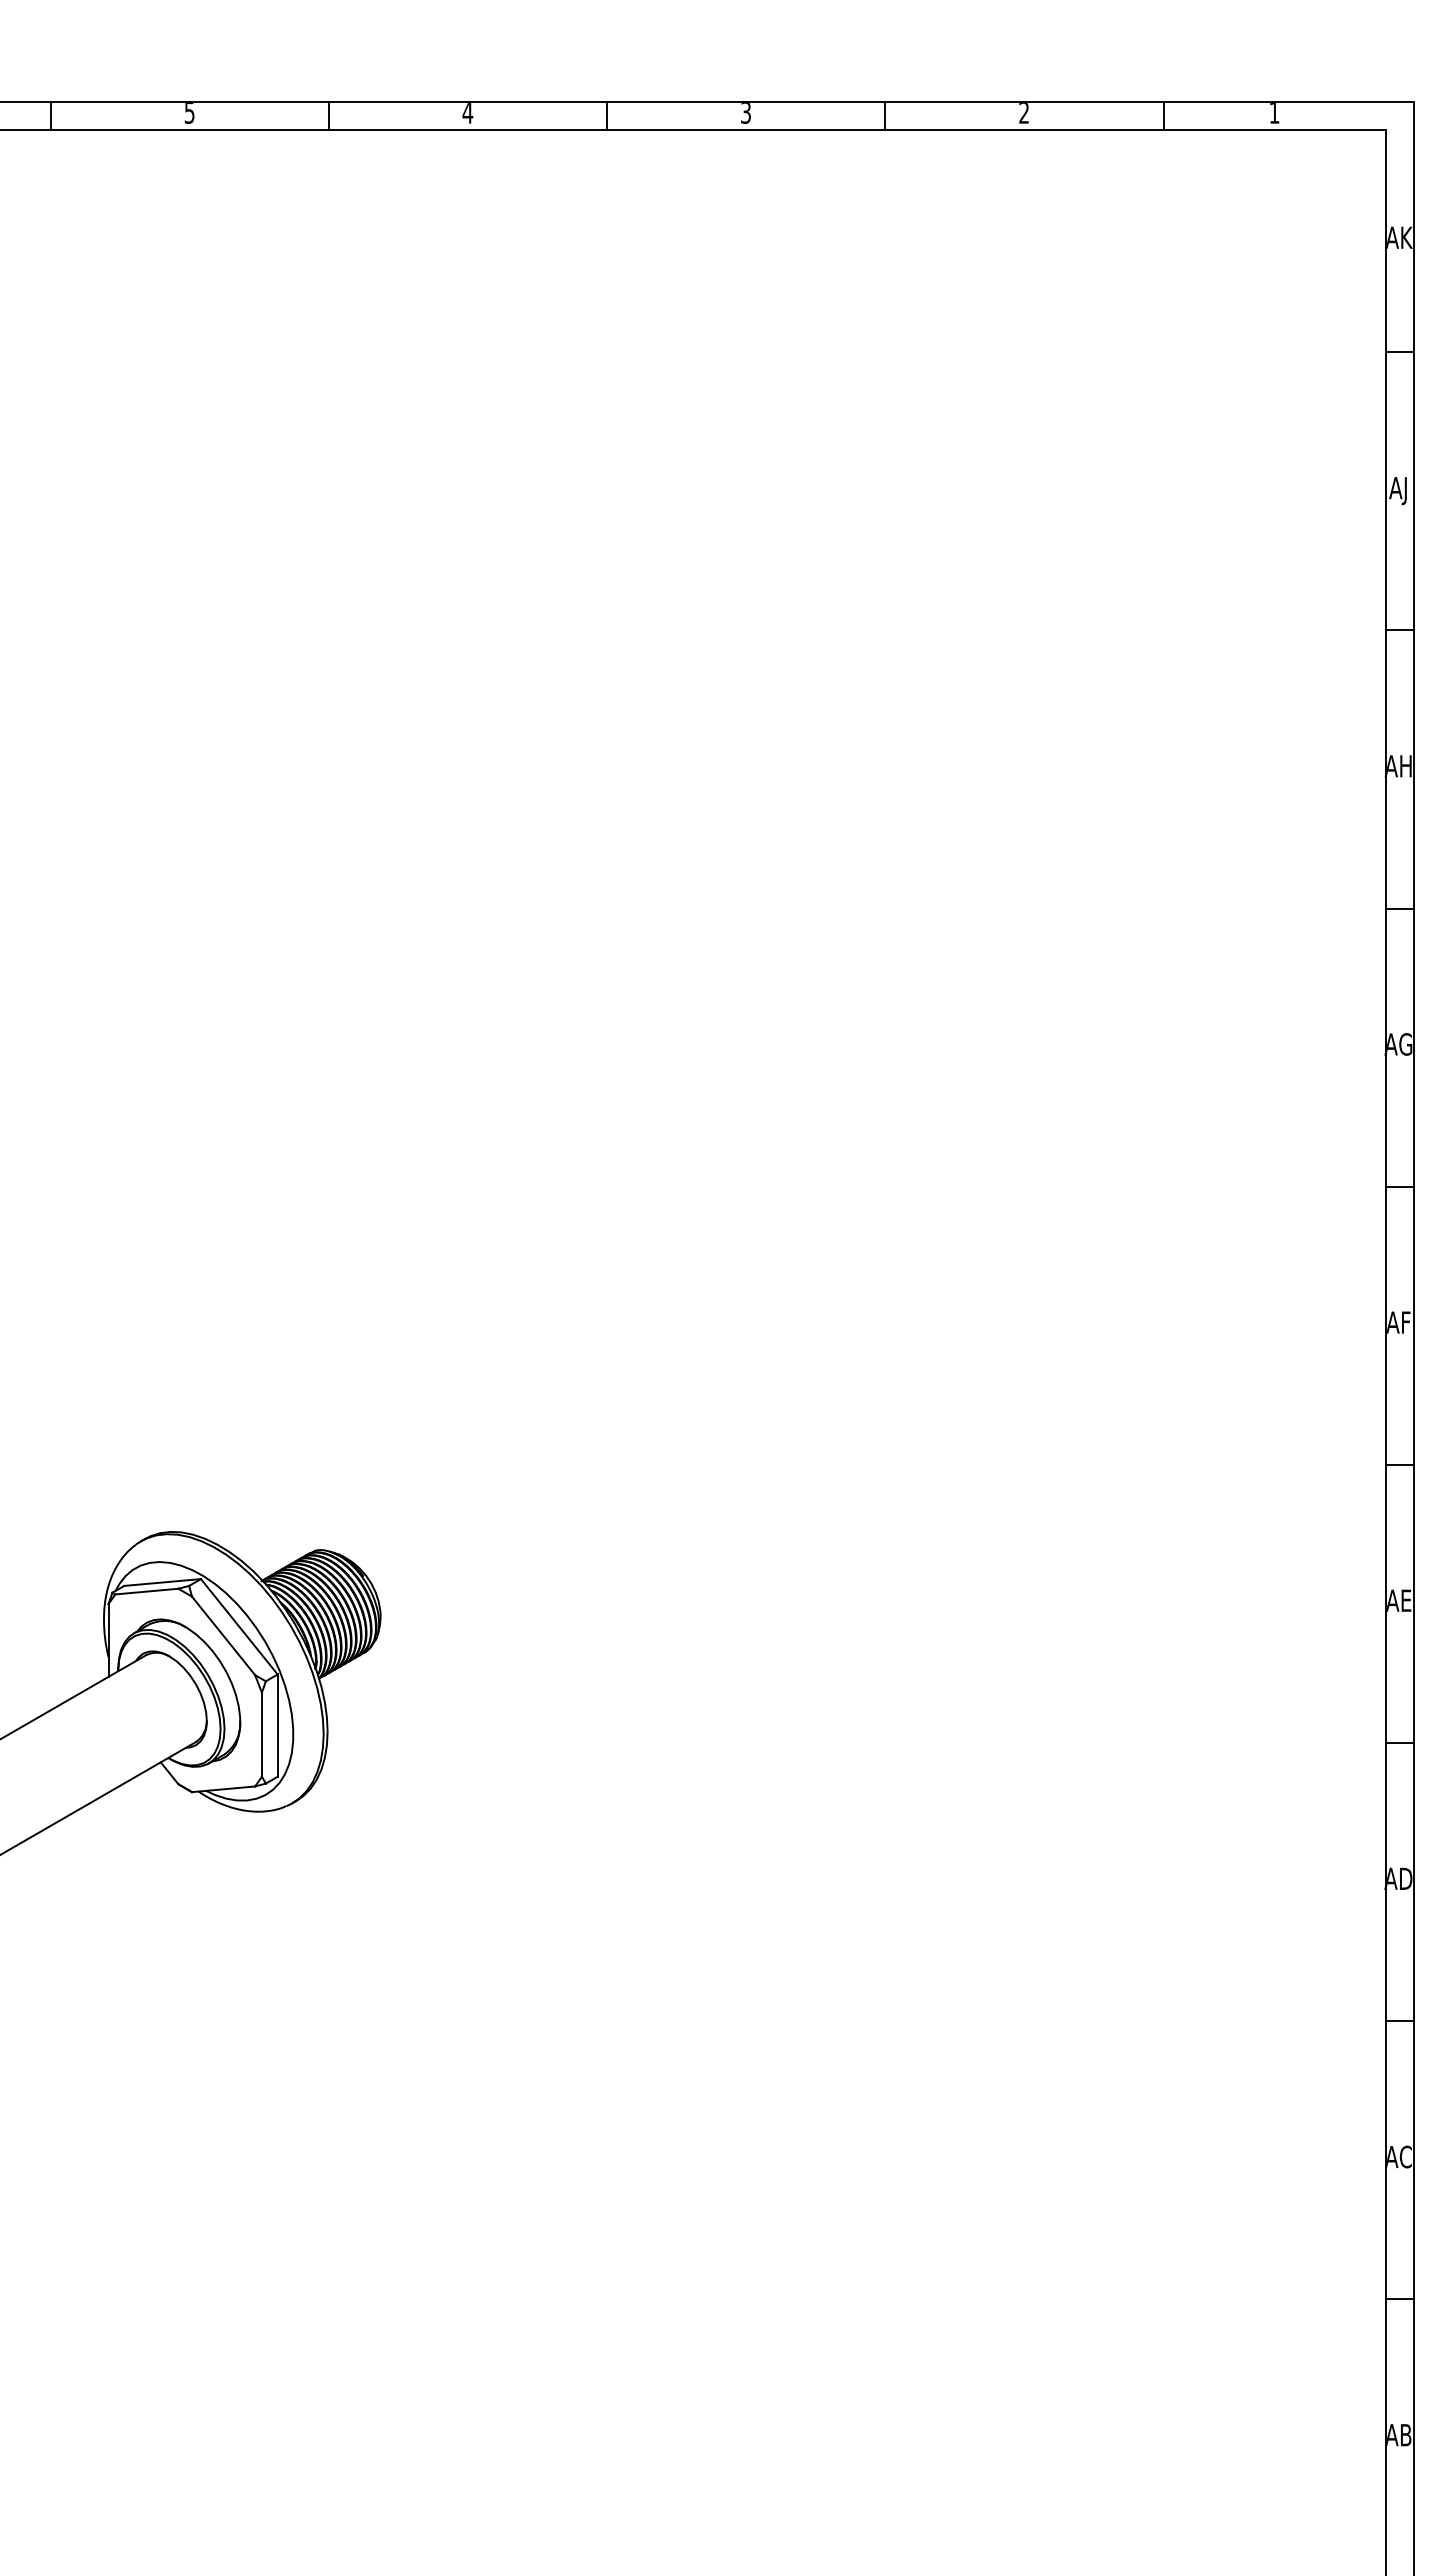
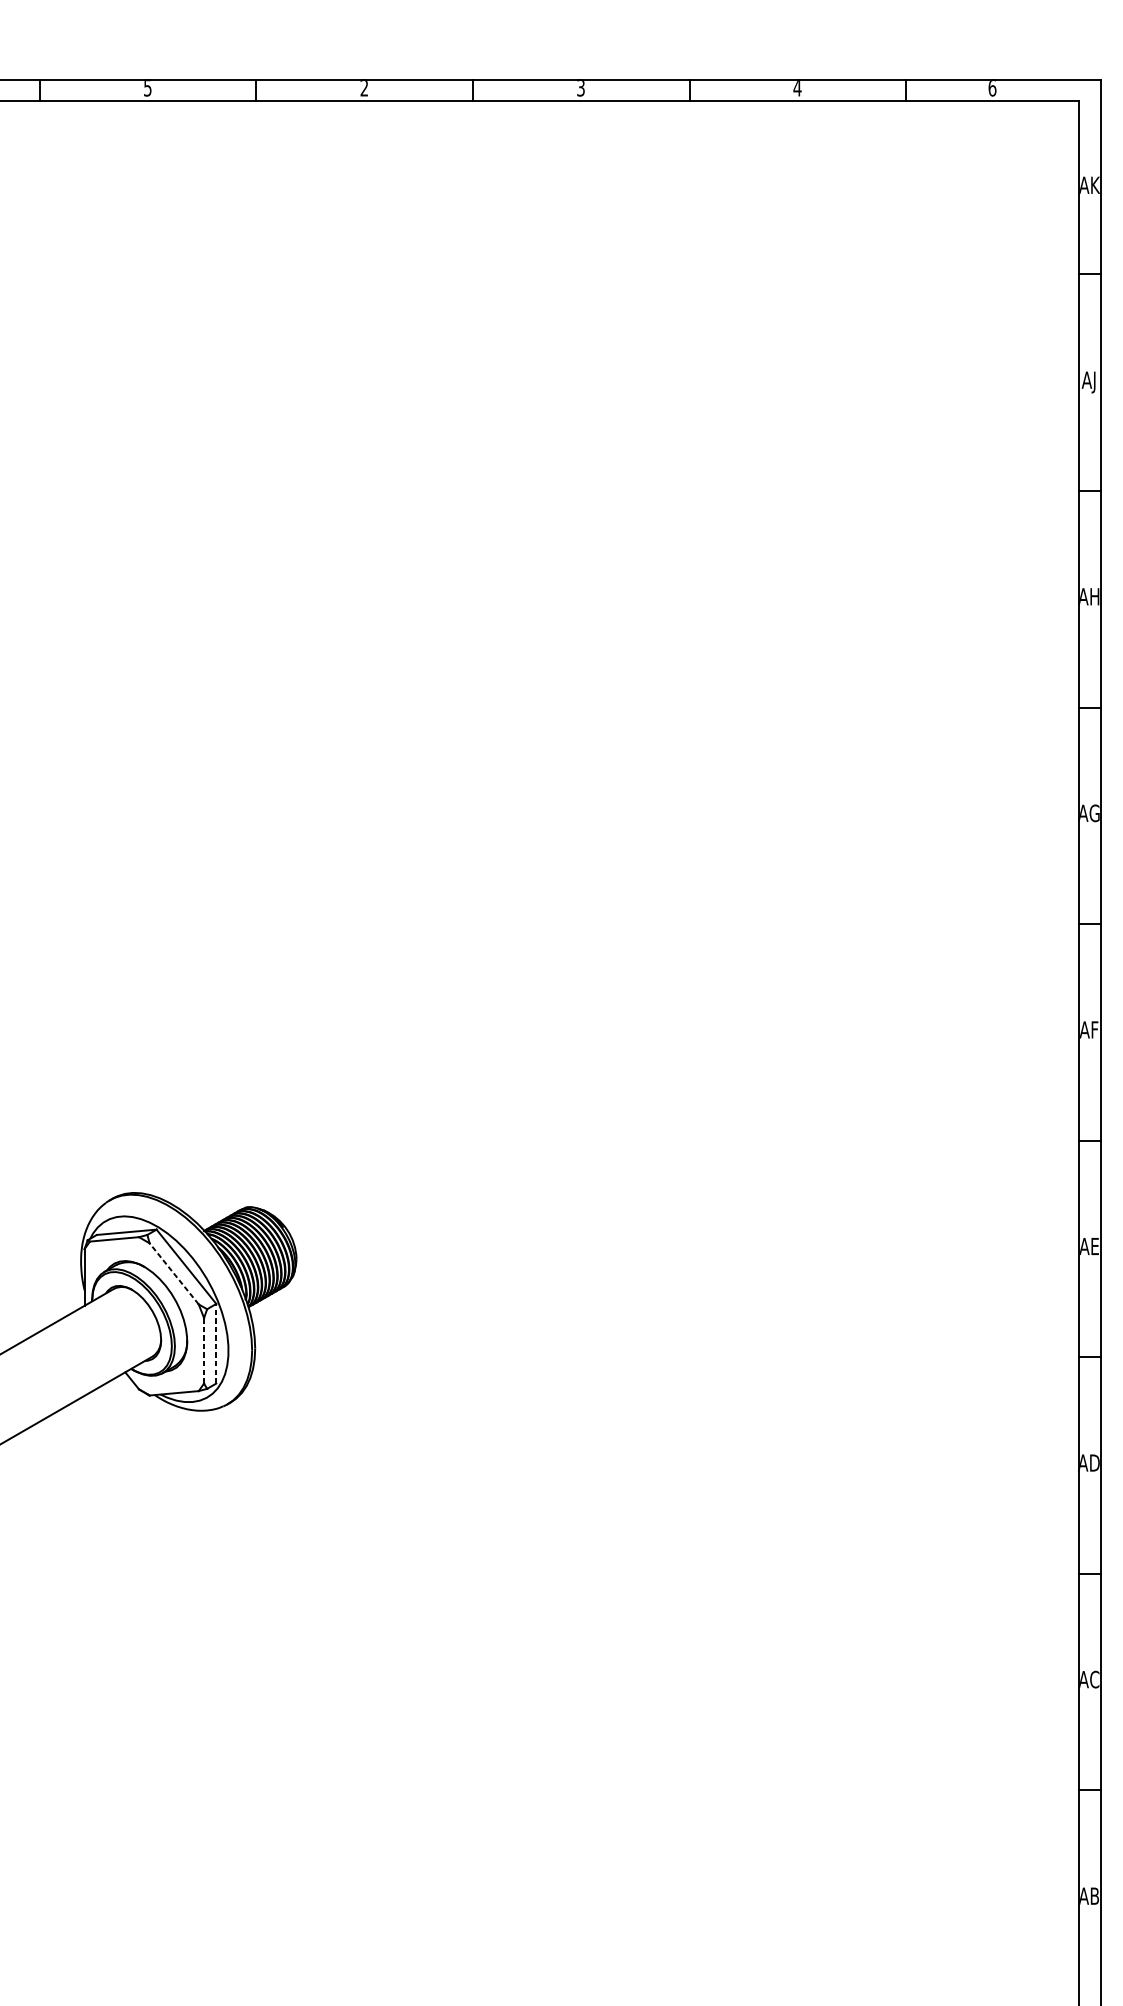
text: (467, 113) -> (364, 88), 4 -> 2
text: (1023, 113) -> (797, 88), 2 -> 4
text: (1274, 113) -> (992, 88), 1 -> 6
line: (223, 1635) -> (174, 1273), solid -> dashed
line: (277, 1725) -> (216, 1343), solid -> dashed
line: (261, 1734) -> (203, 1350), solid -> dashed

